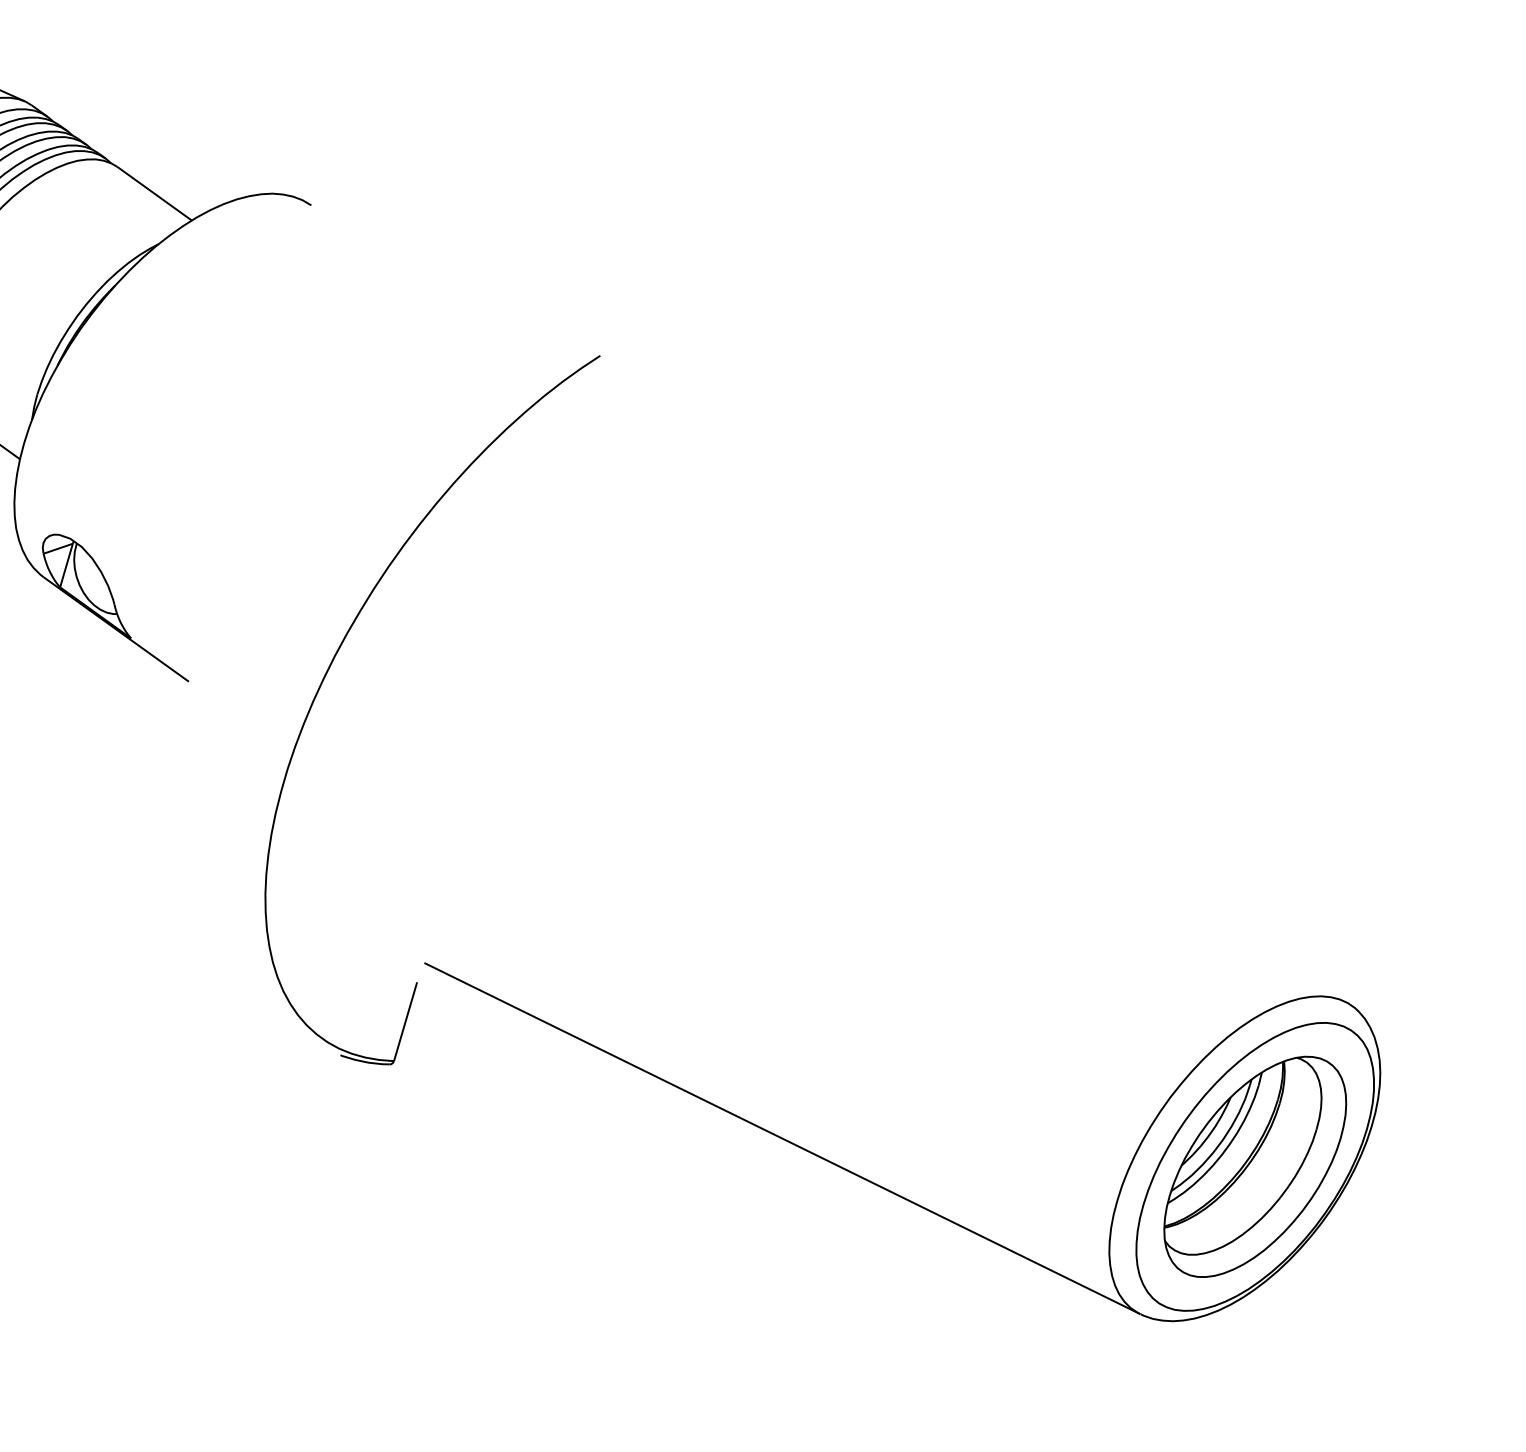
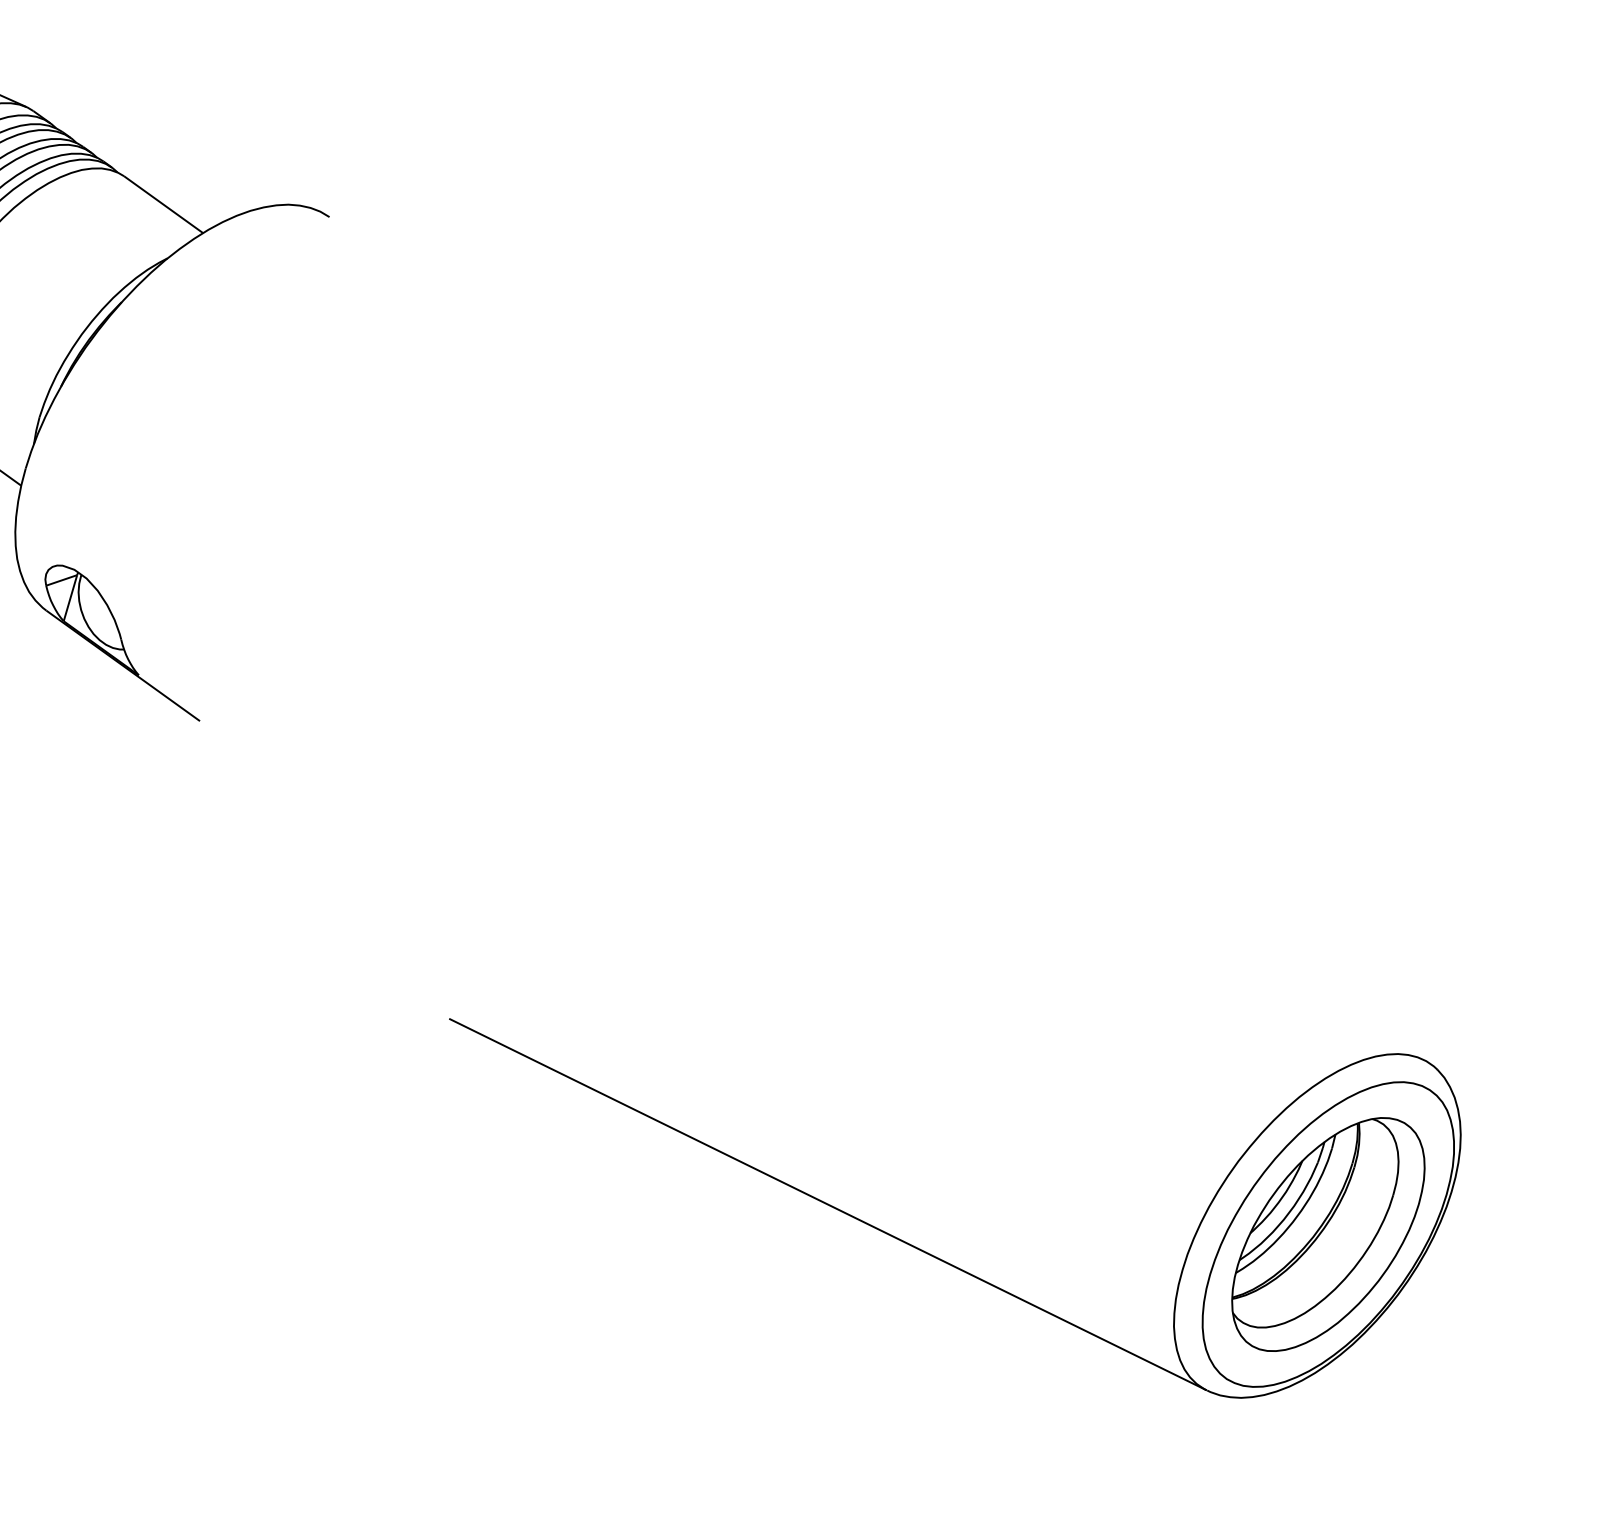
part: (333, 660) -> (353, 698), removed

